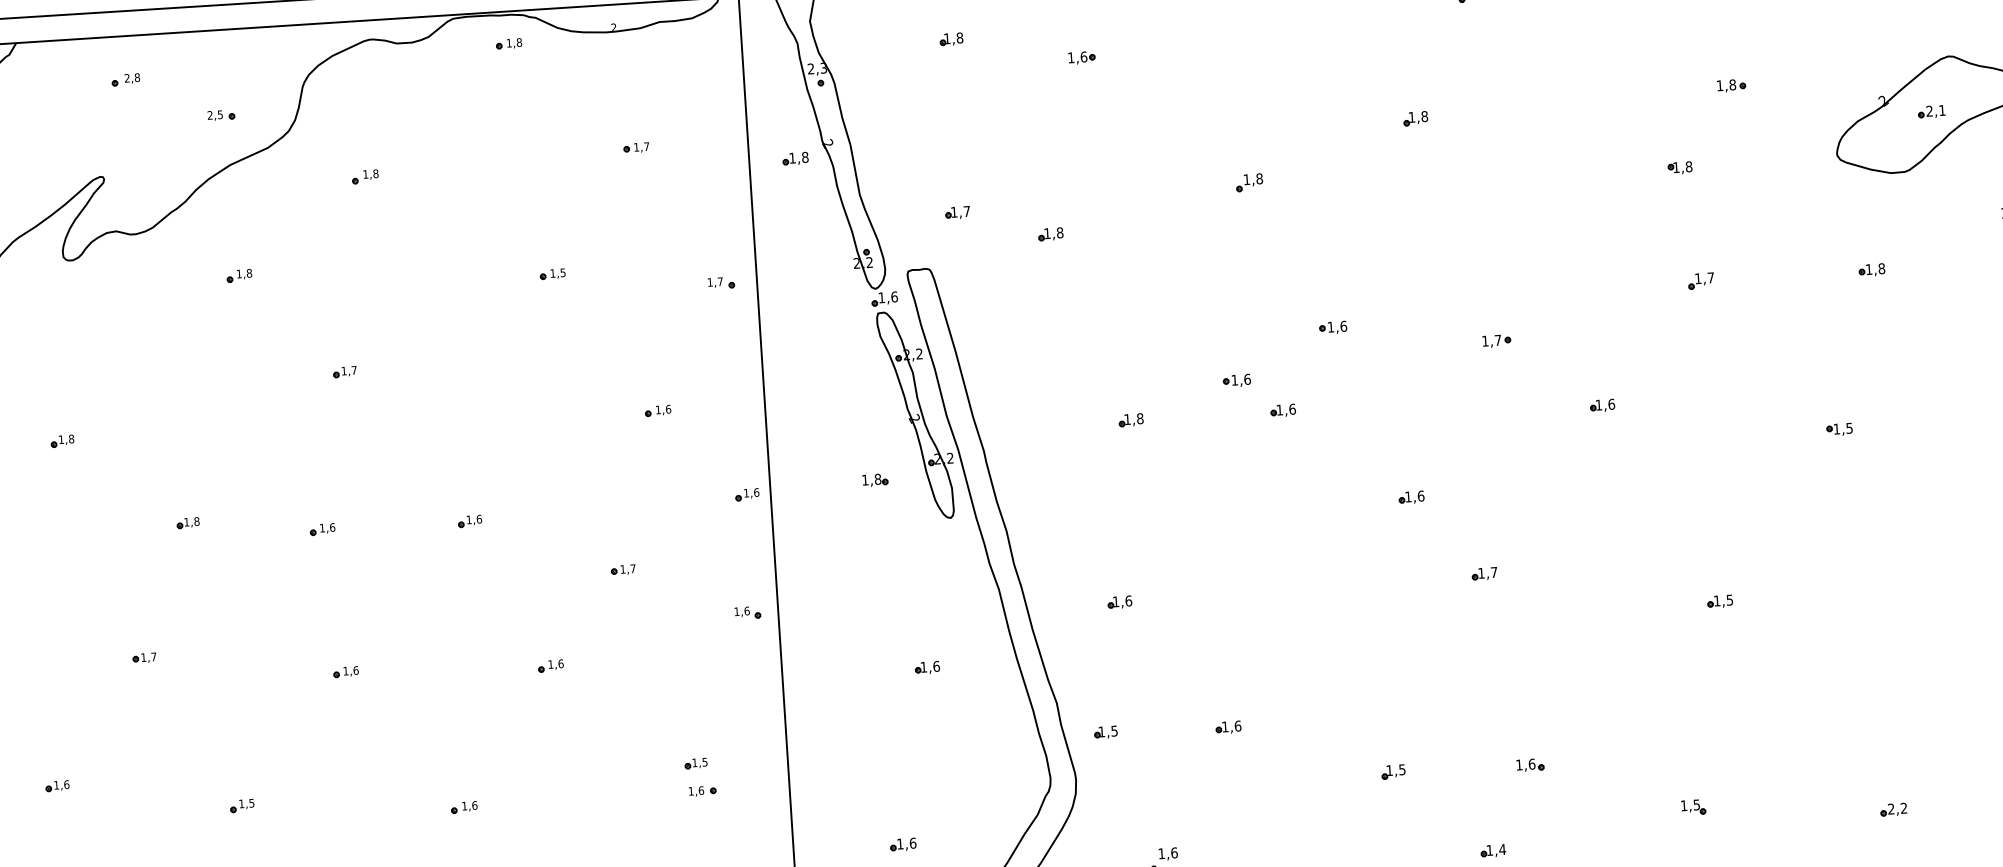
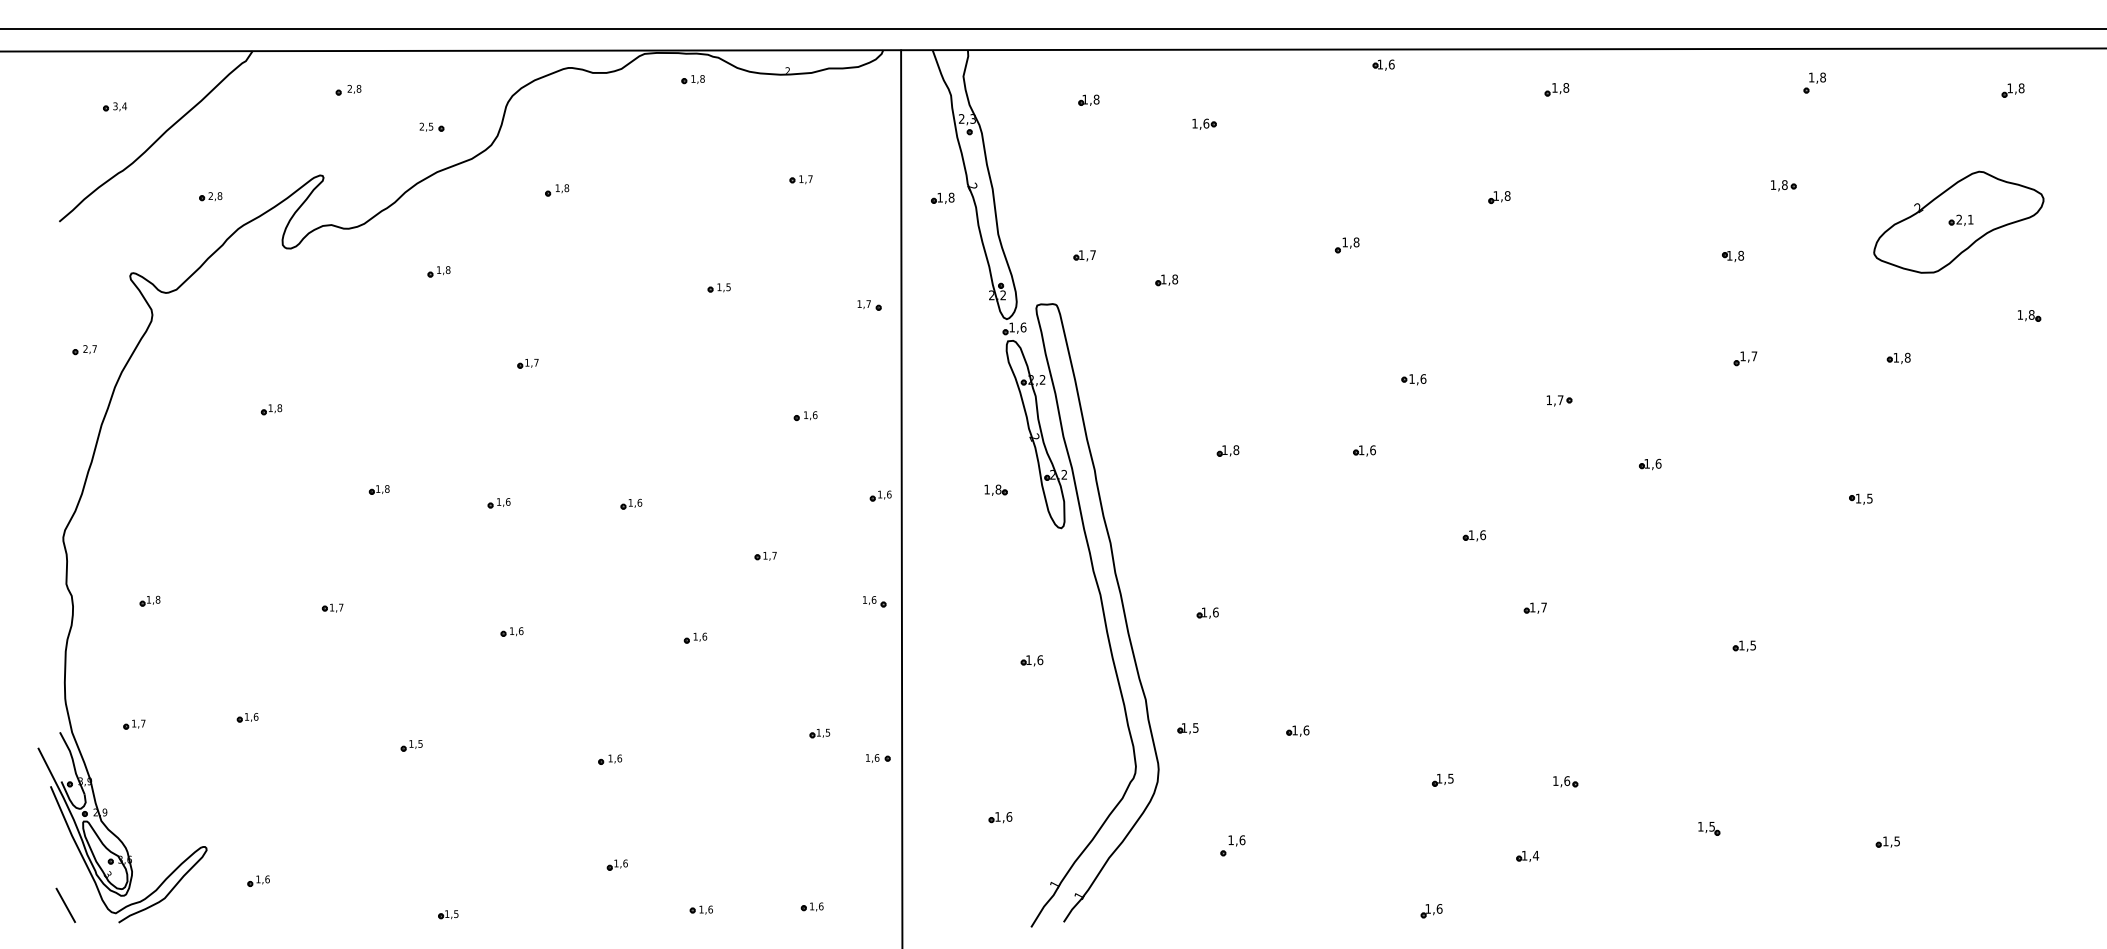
part: (1236, 380) -> (1324, 421), removed
part: (702, 791) -> (878, 758), moved
text: (1897, 808) -> (1891, 841), 2,2 -> 1,5

